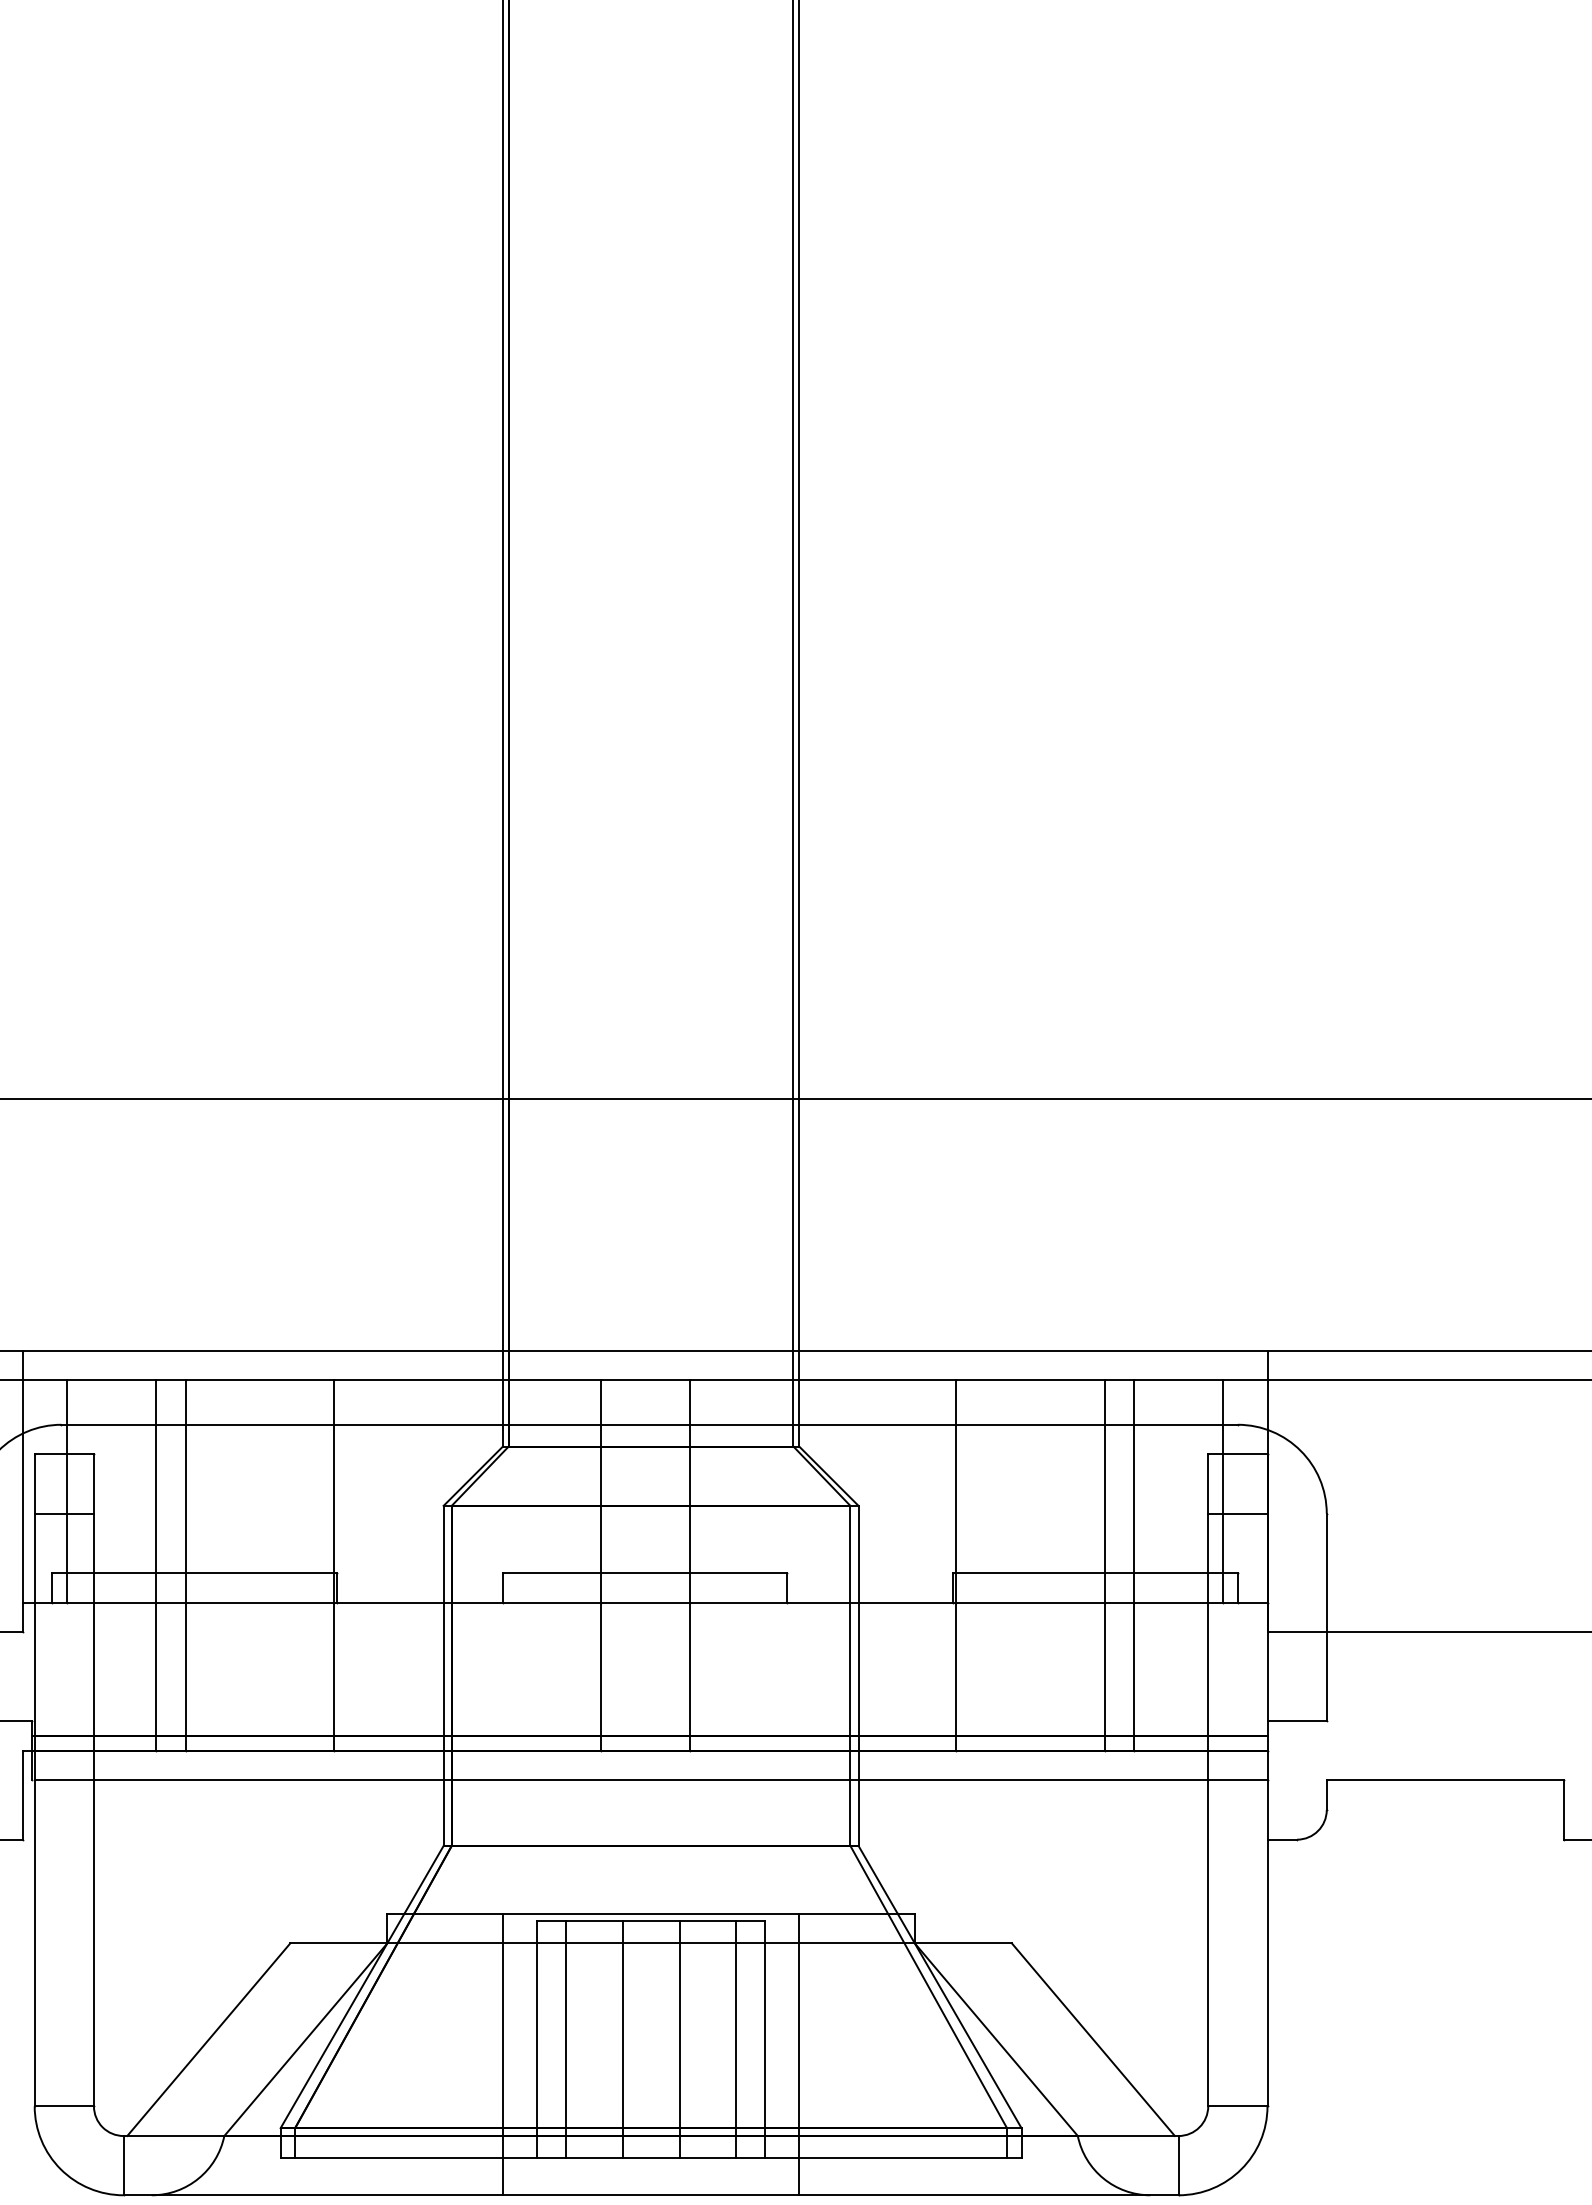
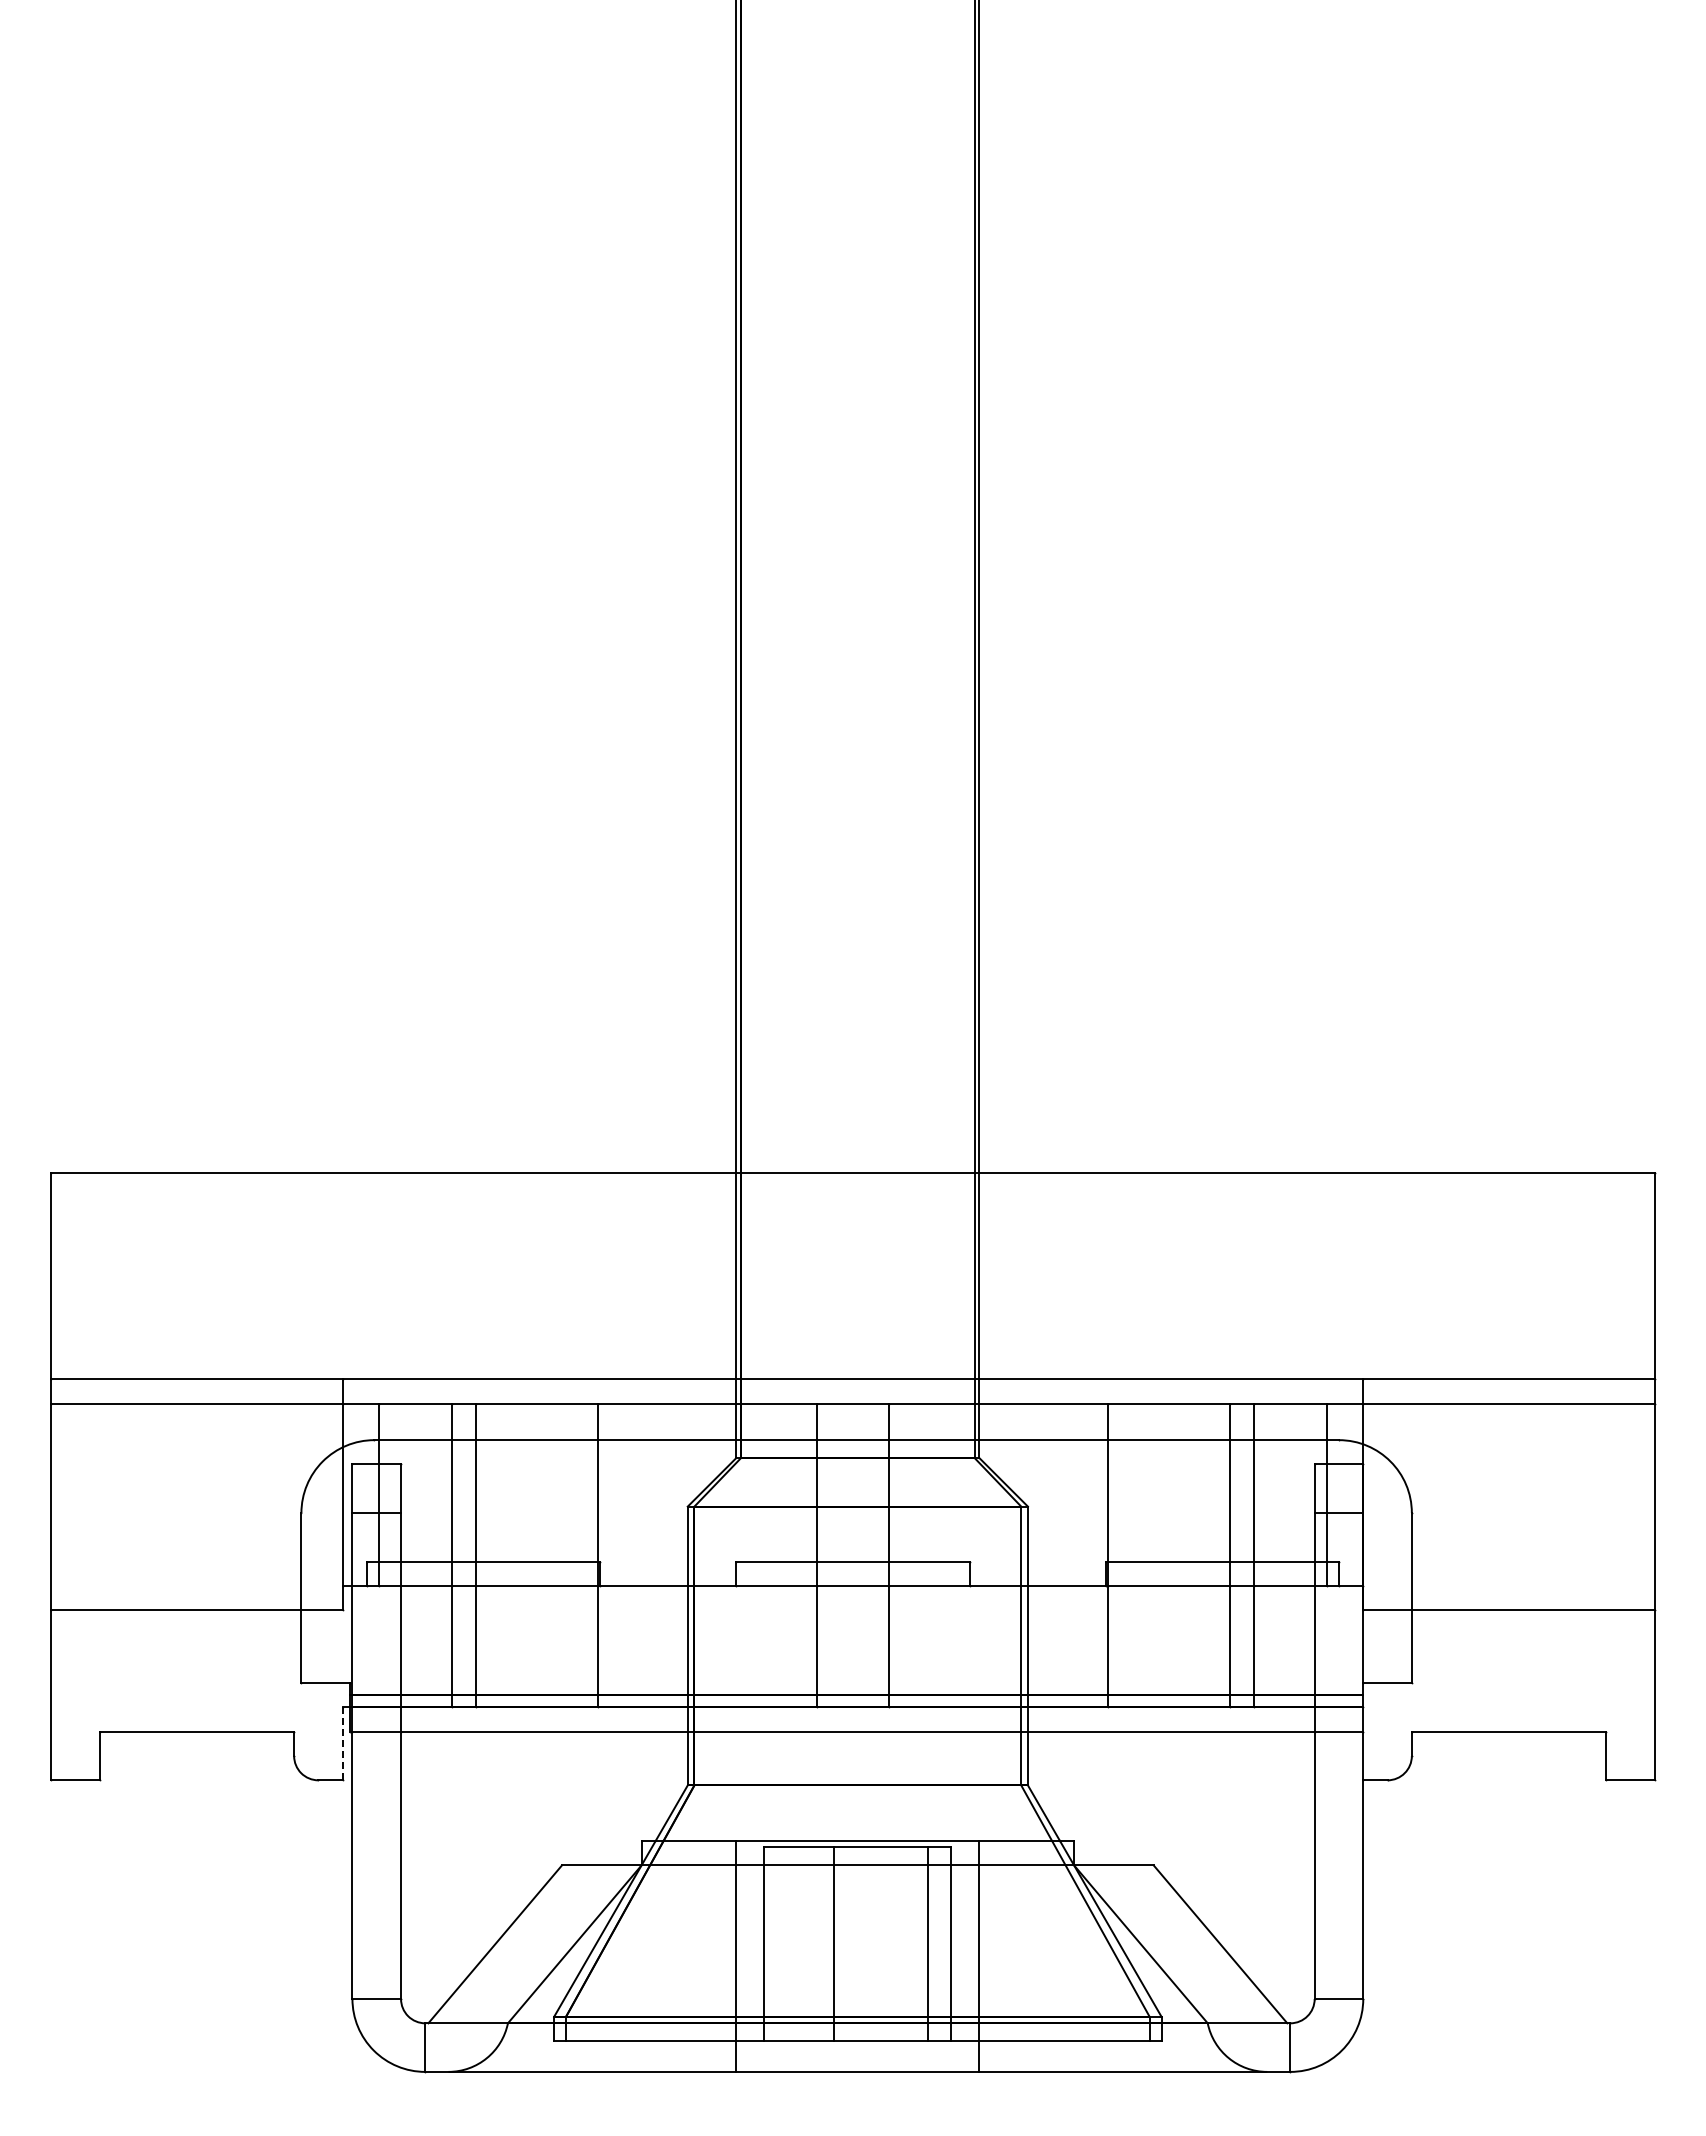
line: (22, 1795) -> (342, 1744), solid -> dashed
line: (565, 2038) -> (787, 1943), removed
line: (679, 2038) -> (881, 1943), removed

